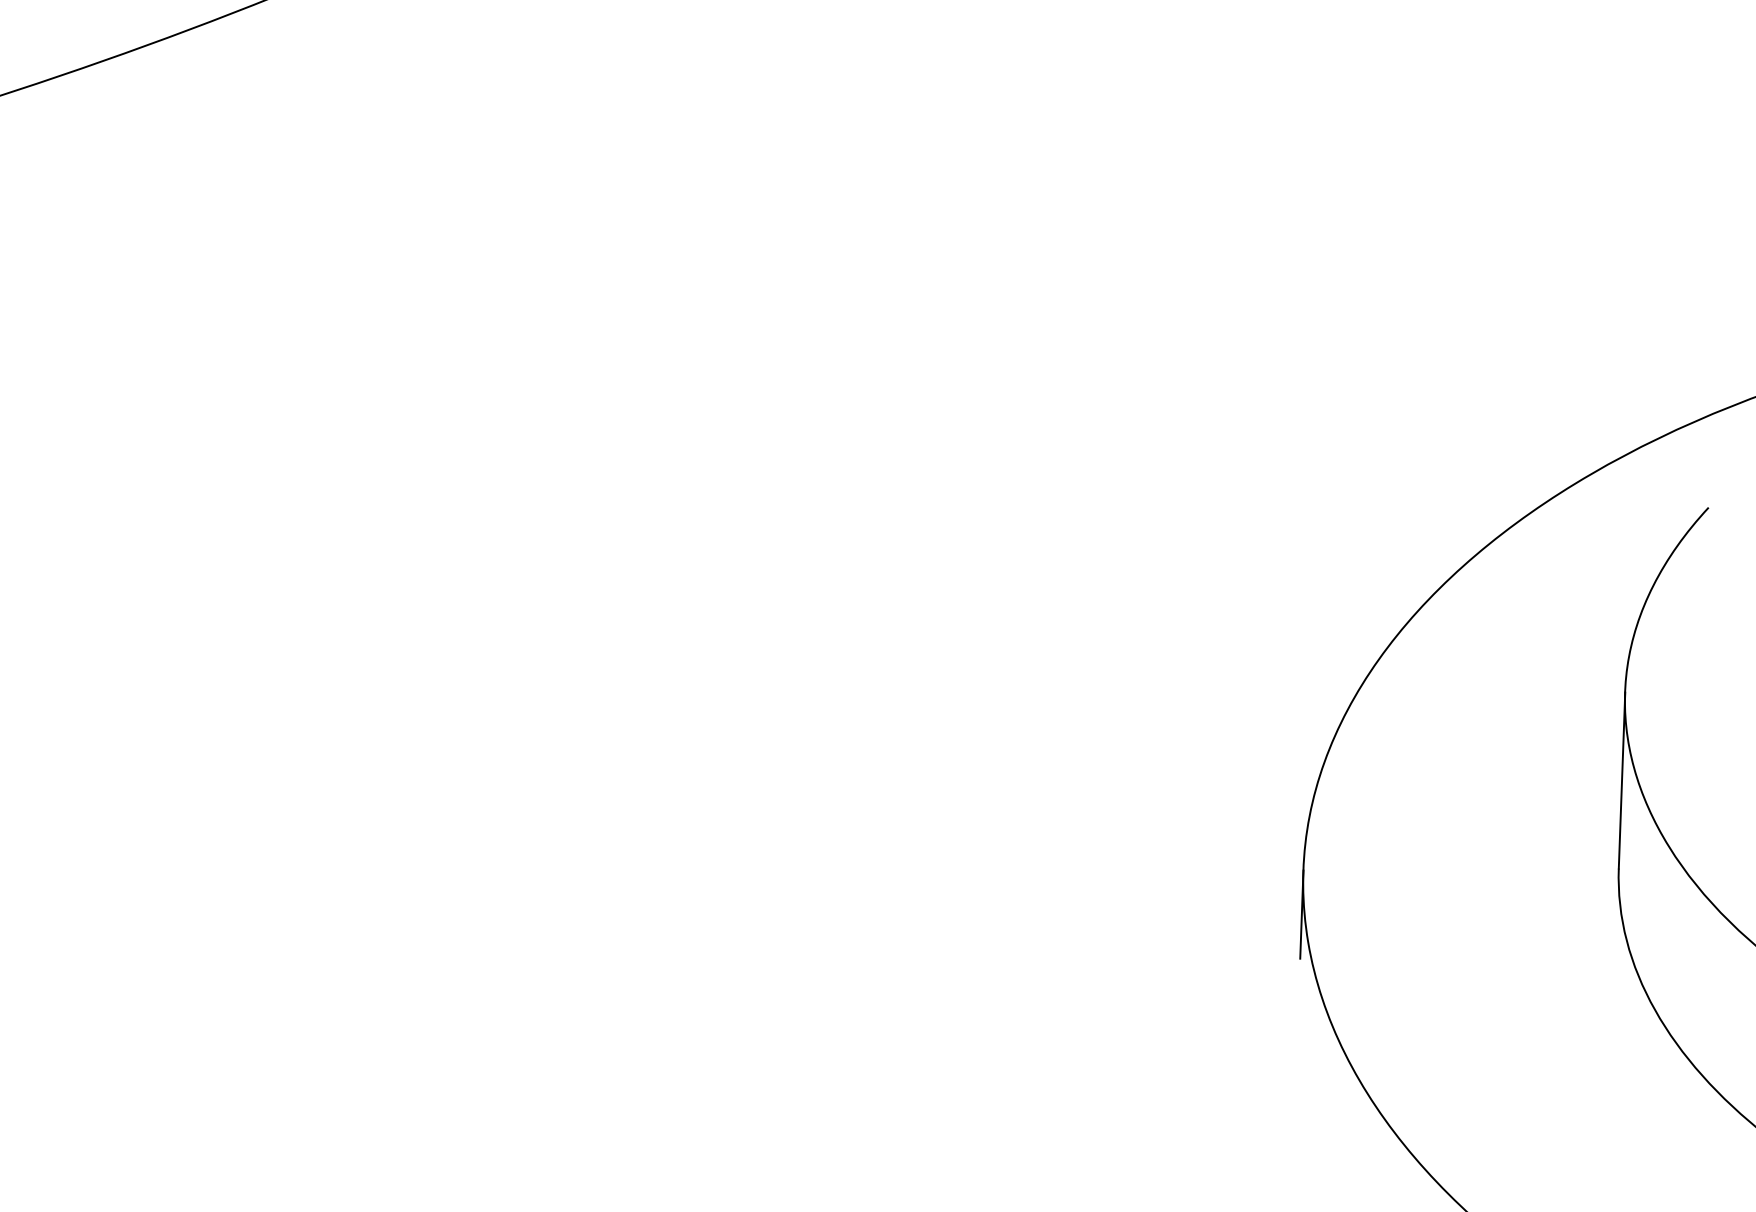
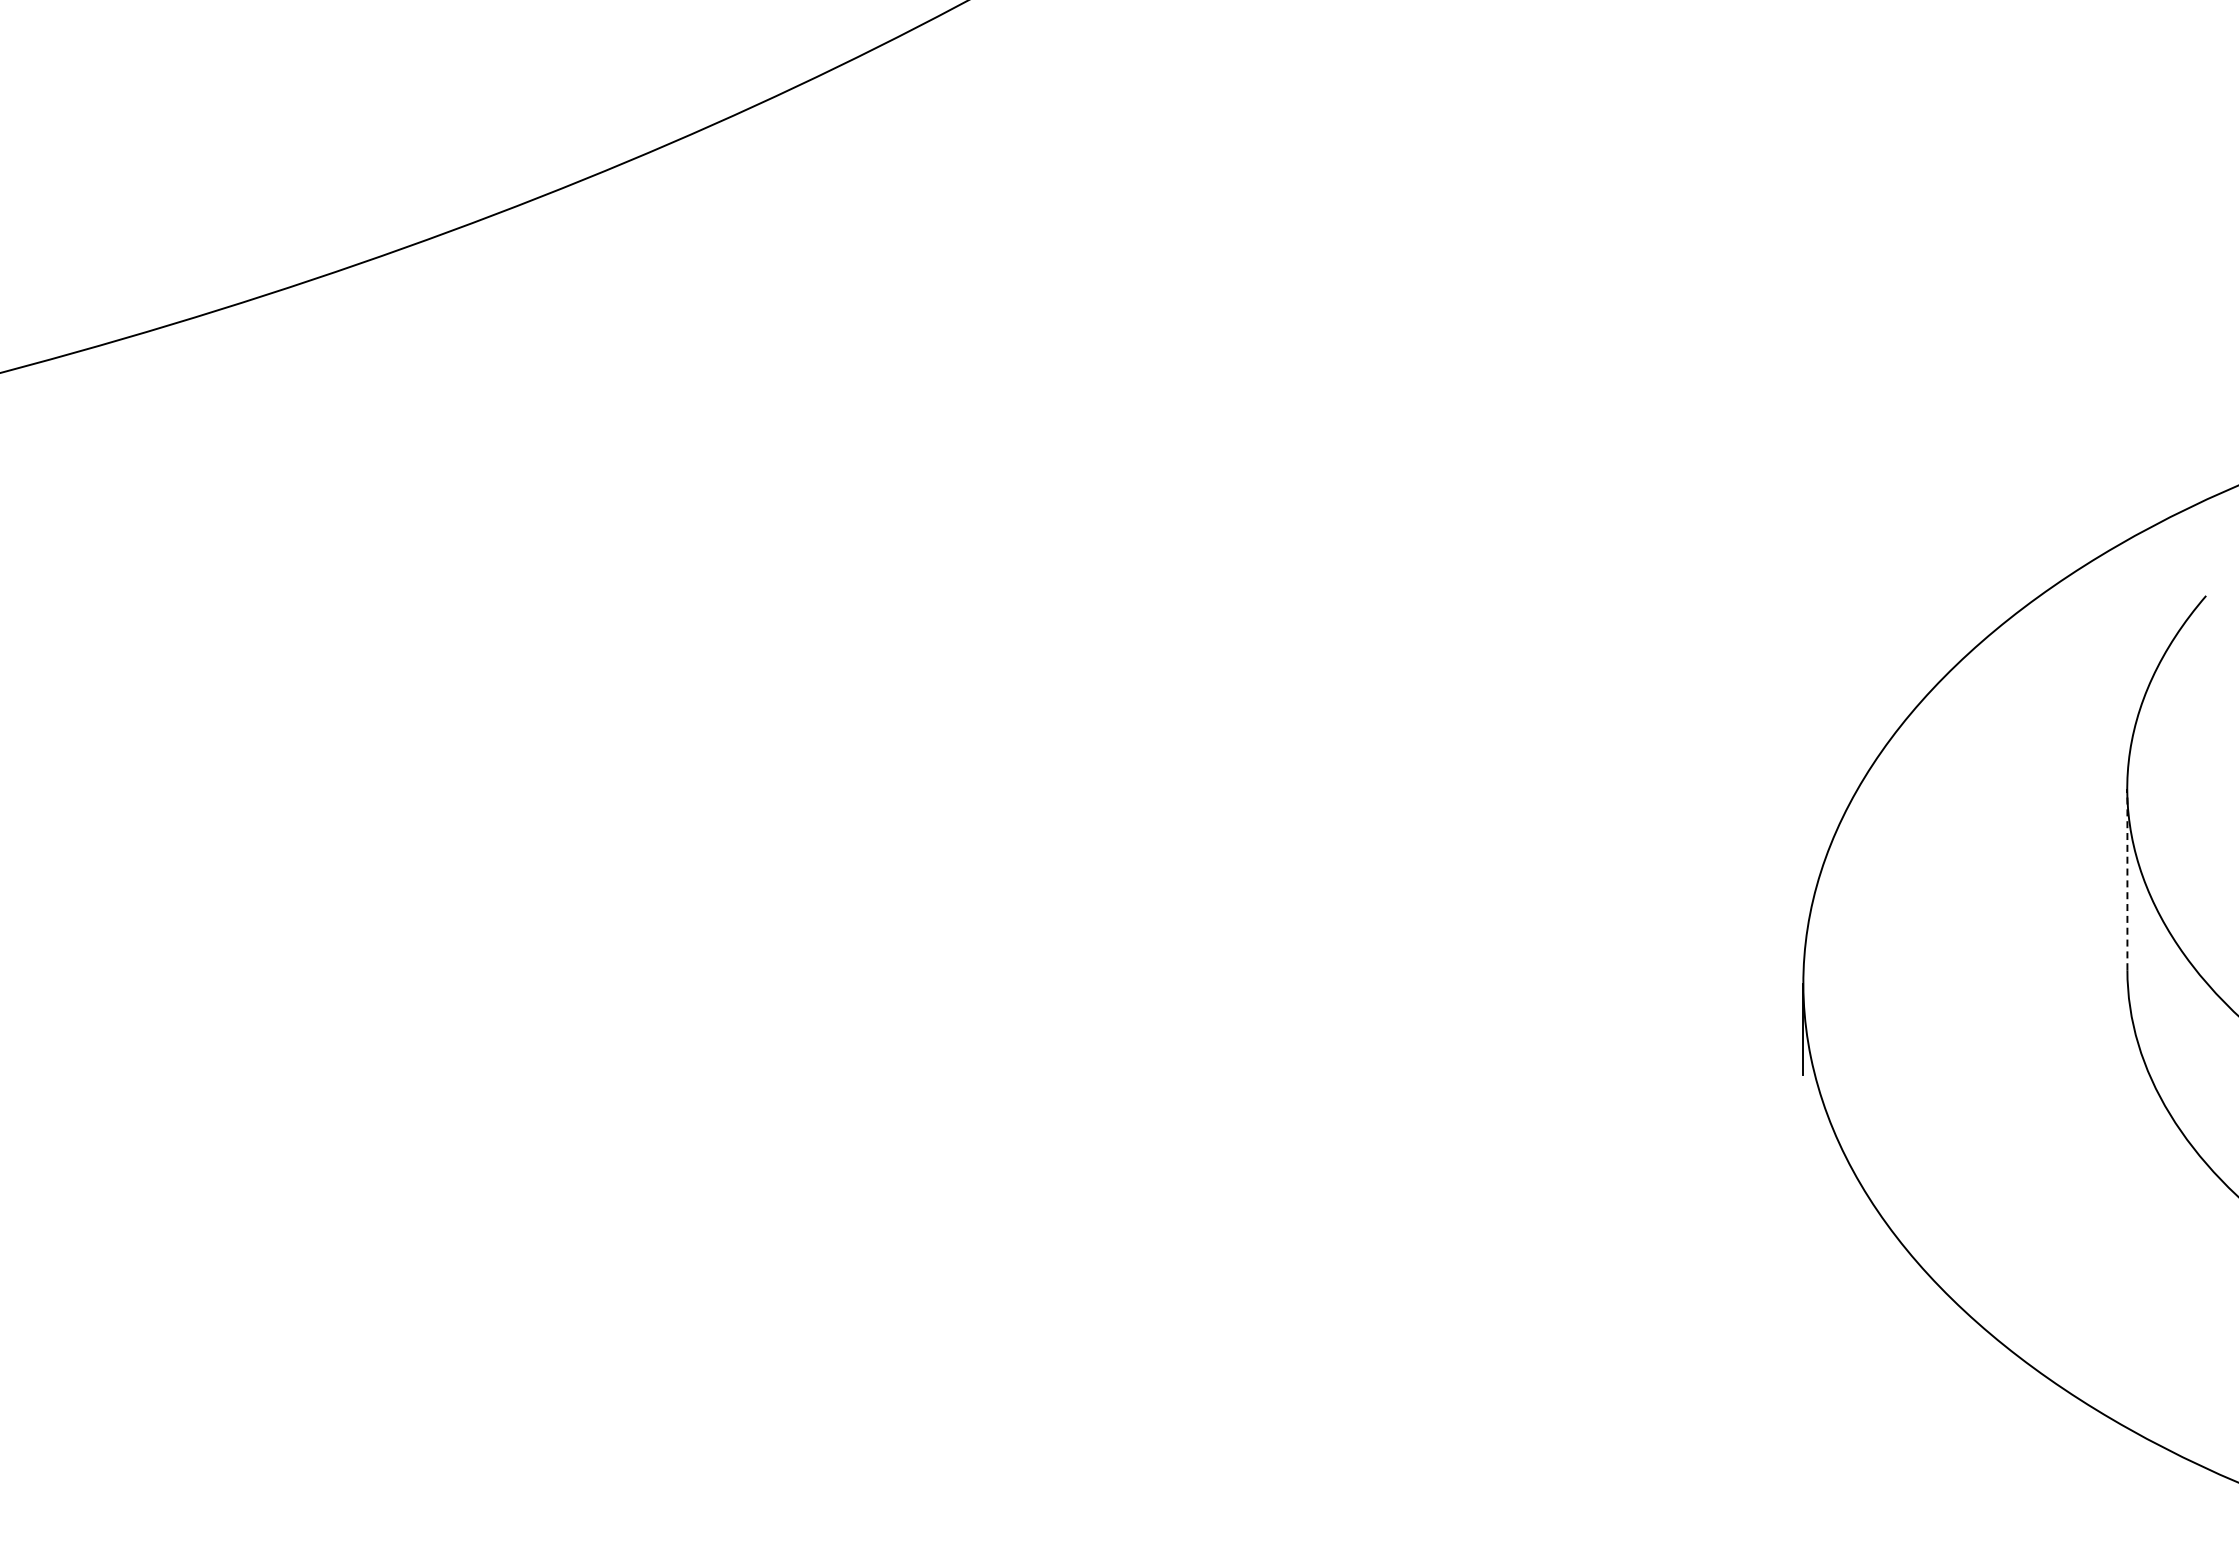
line: (1622, 780) -> (2127, 879), solid -> dashed

